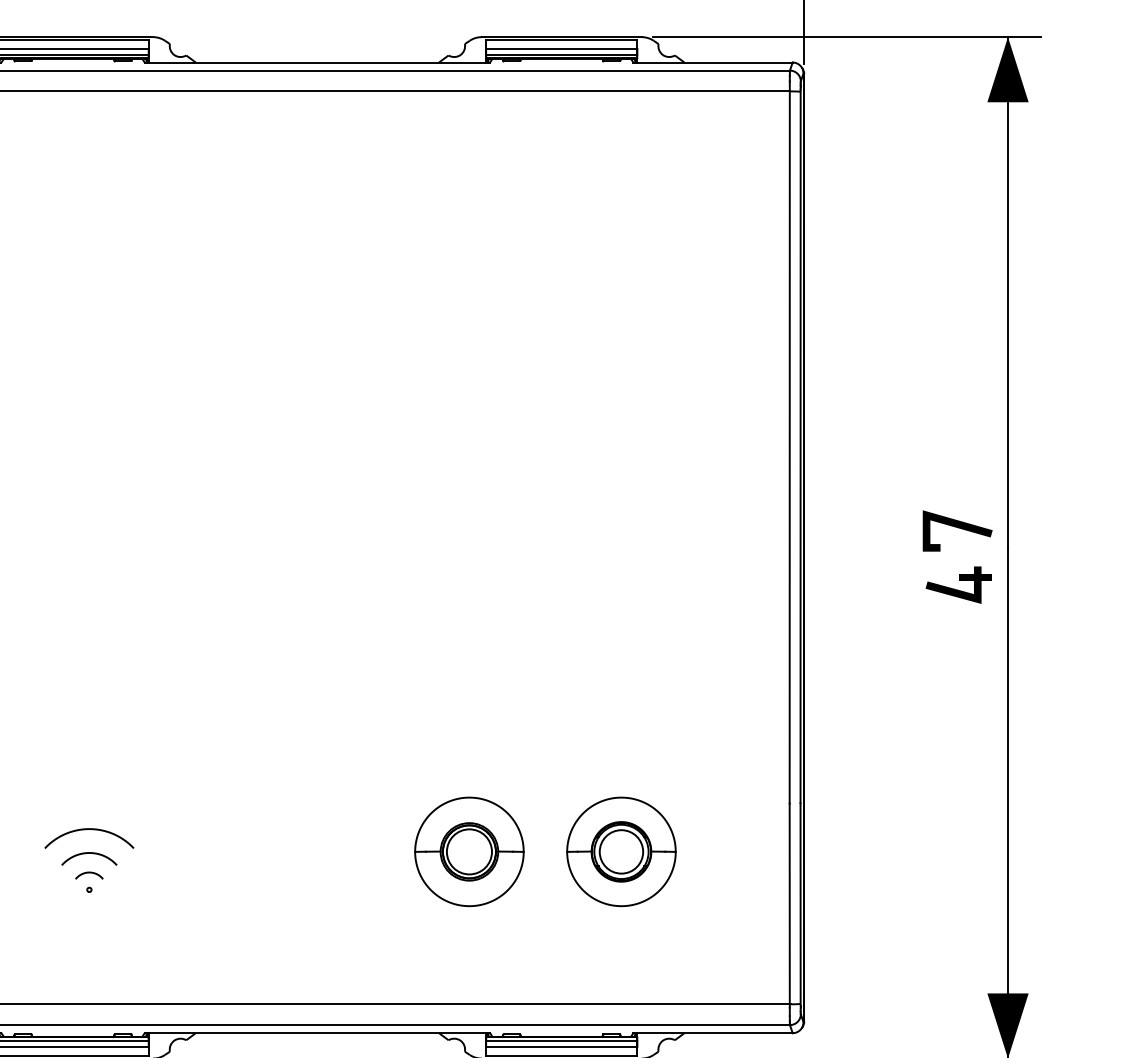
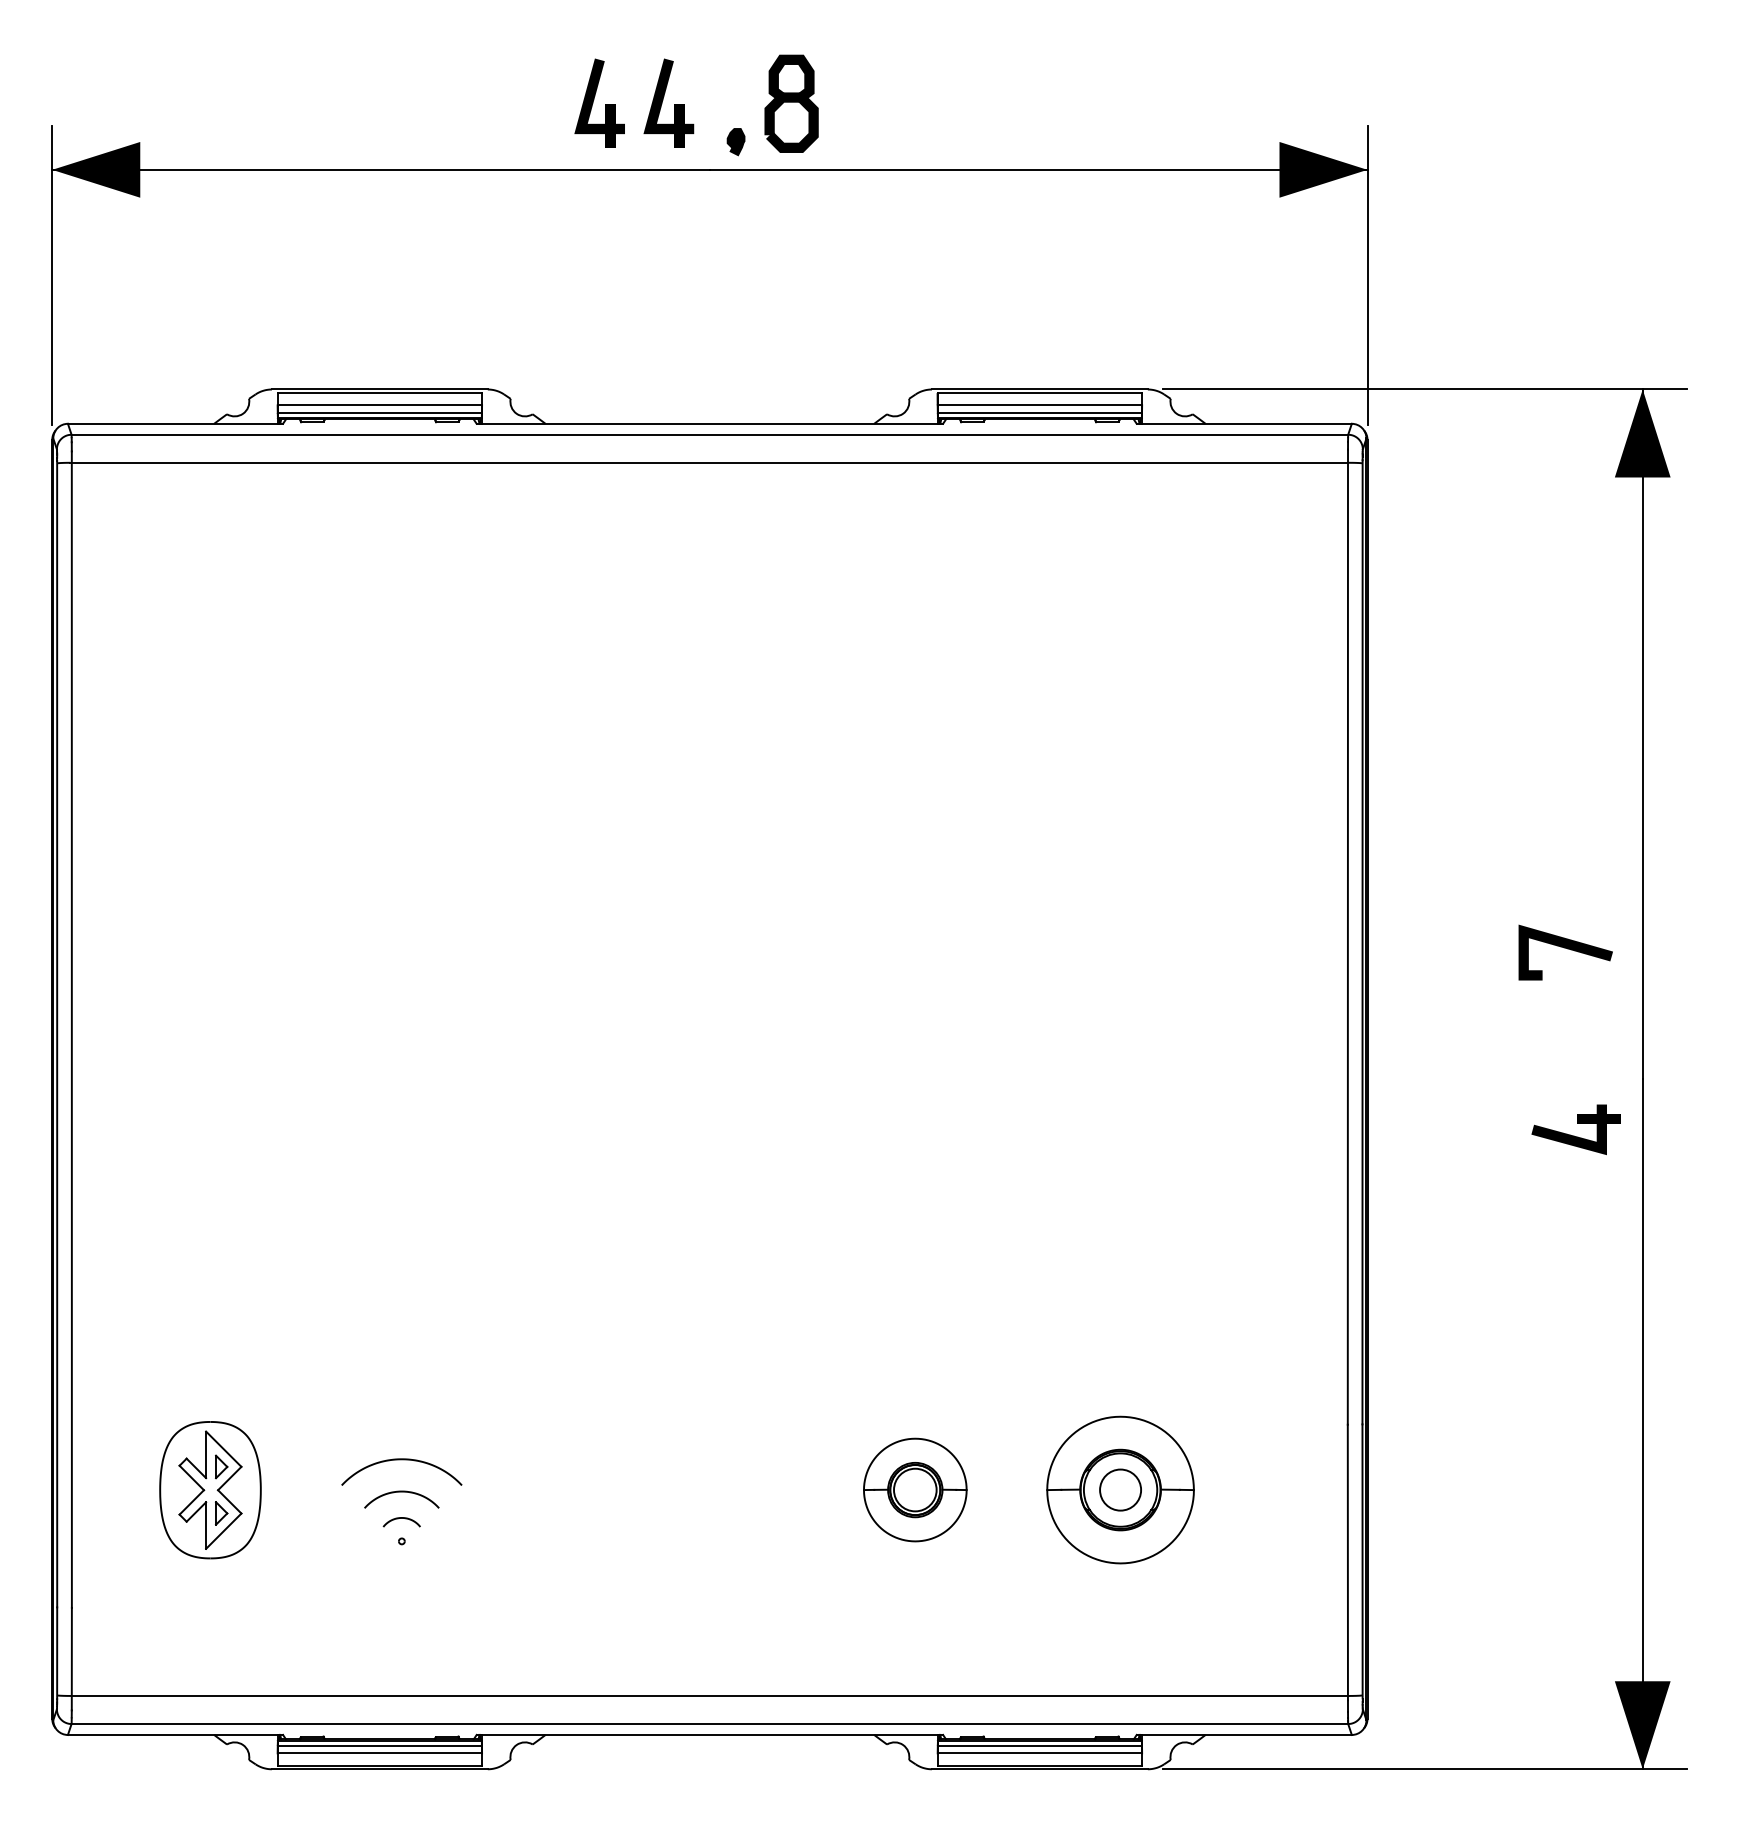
line: (958, 528) -> (1567, 949), moved
part: (469, 851) -> (915, 1489), size x0.7
circle: (621, 851) -> (1120, 1489), size x0.7

